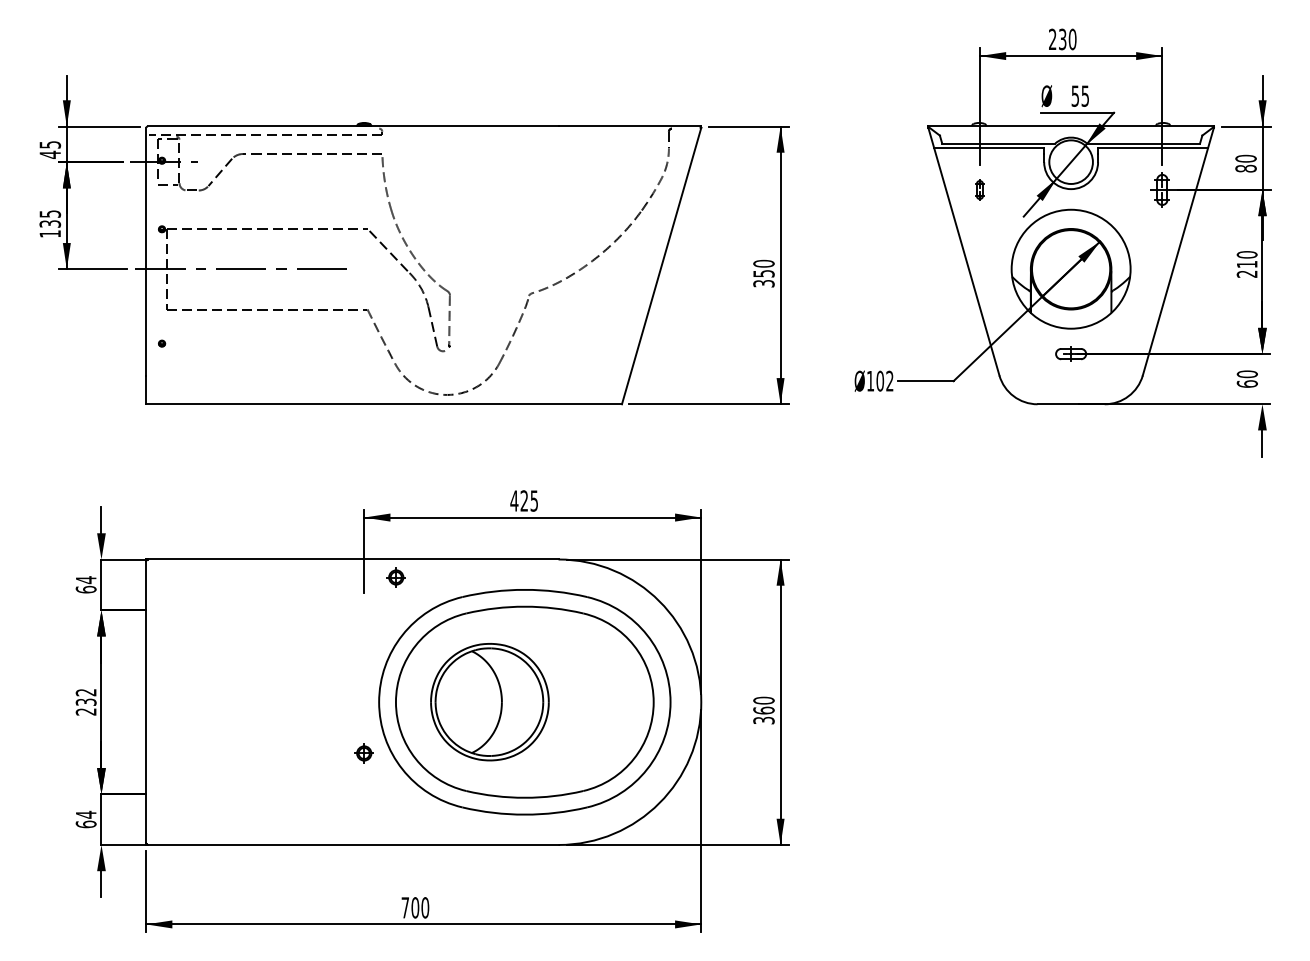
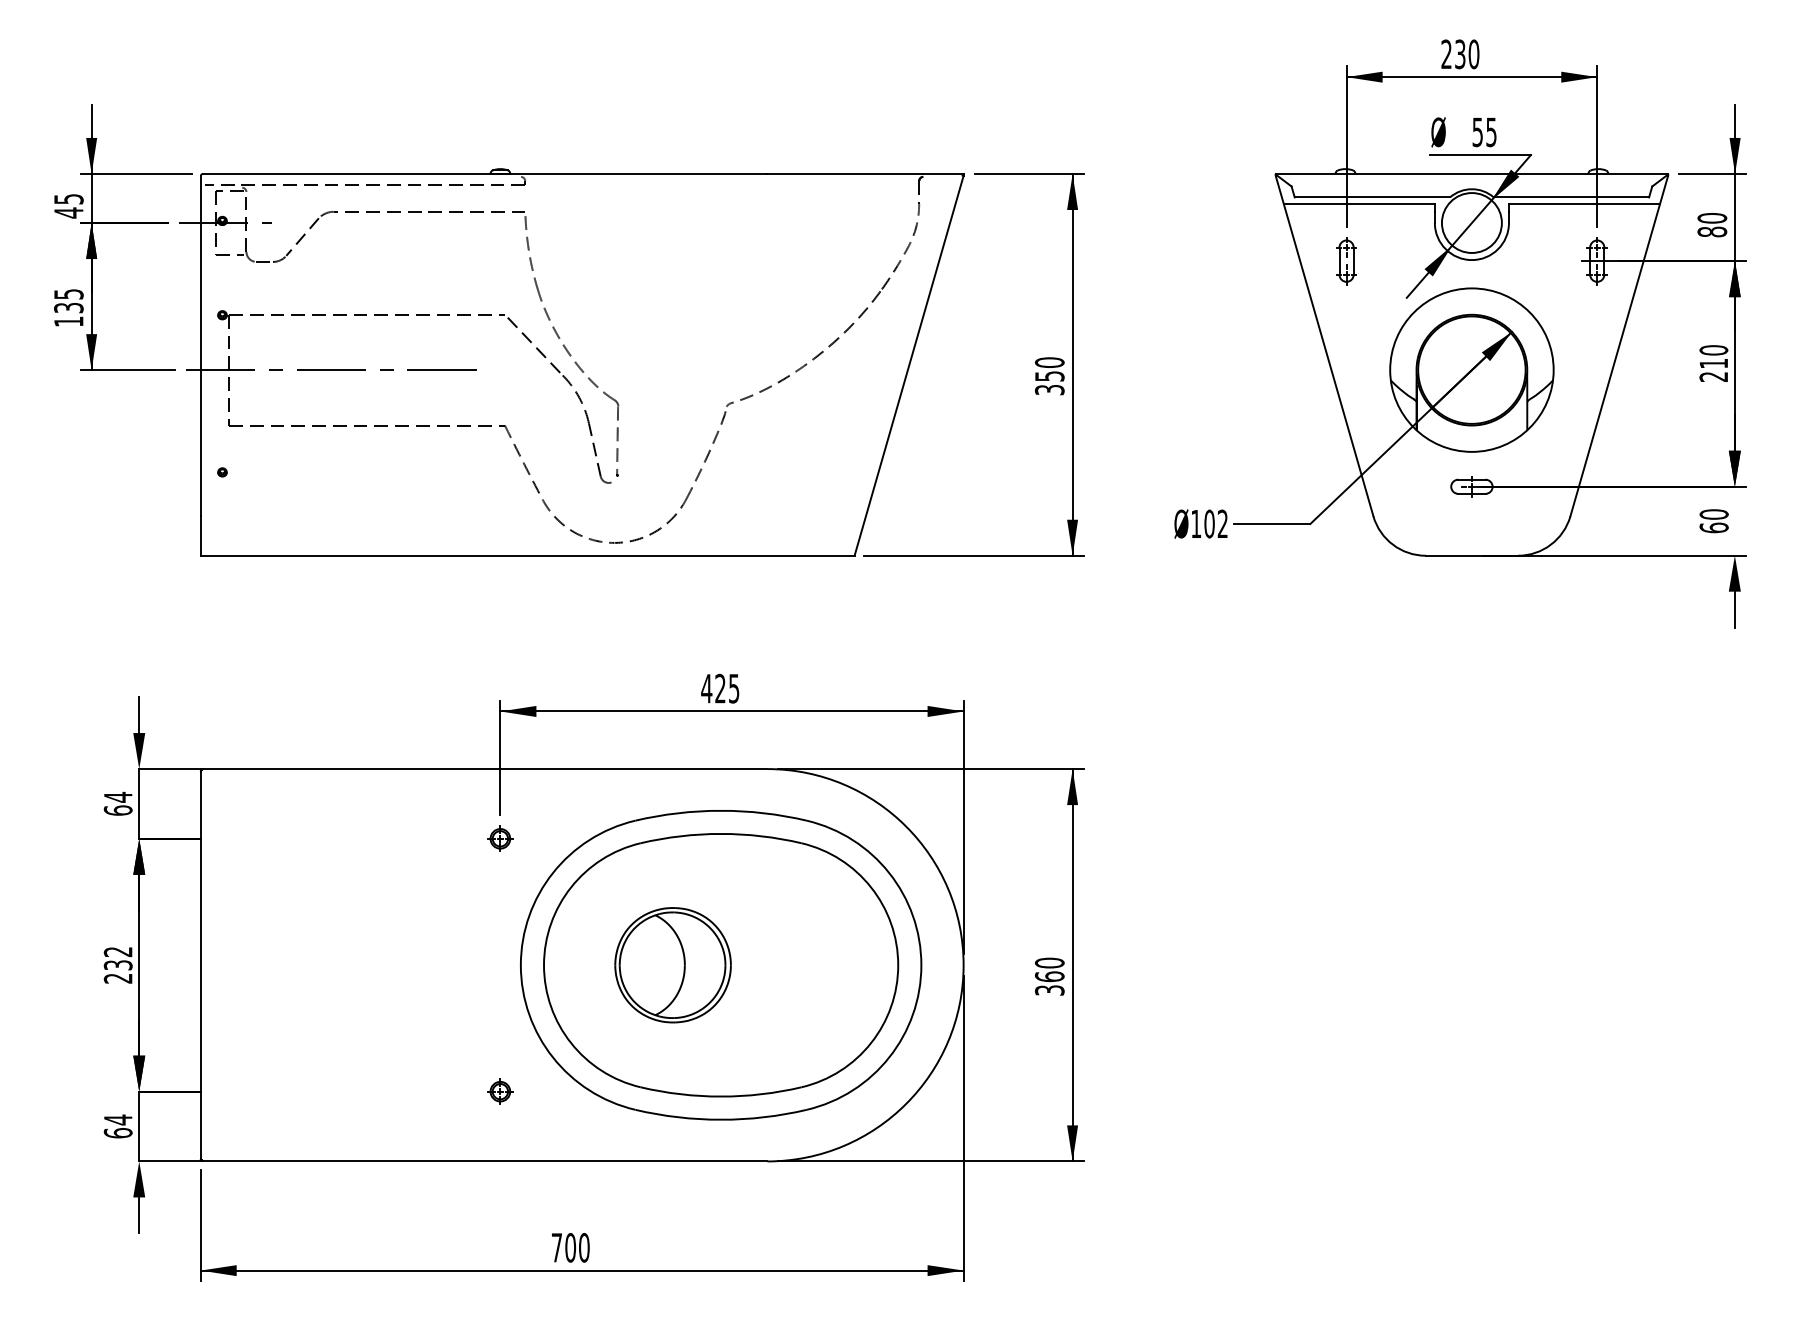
part: (979, 190) -> (1346, 261), size x1.67
part: (396, 577) -> (500, 838), moved
part: (489, 702) -> (672, 965), size x0.71
part: (364, 753) -> (500, 1091), moved

